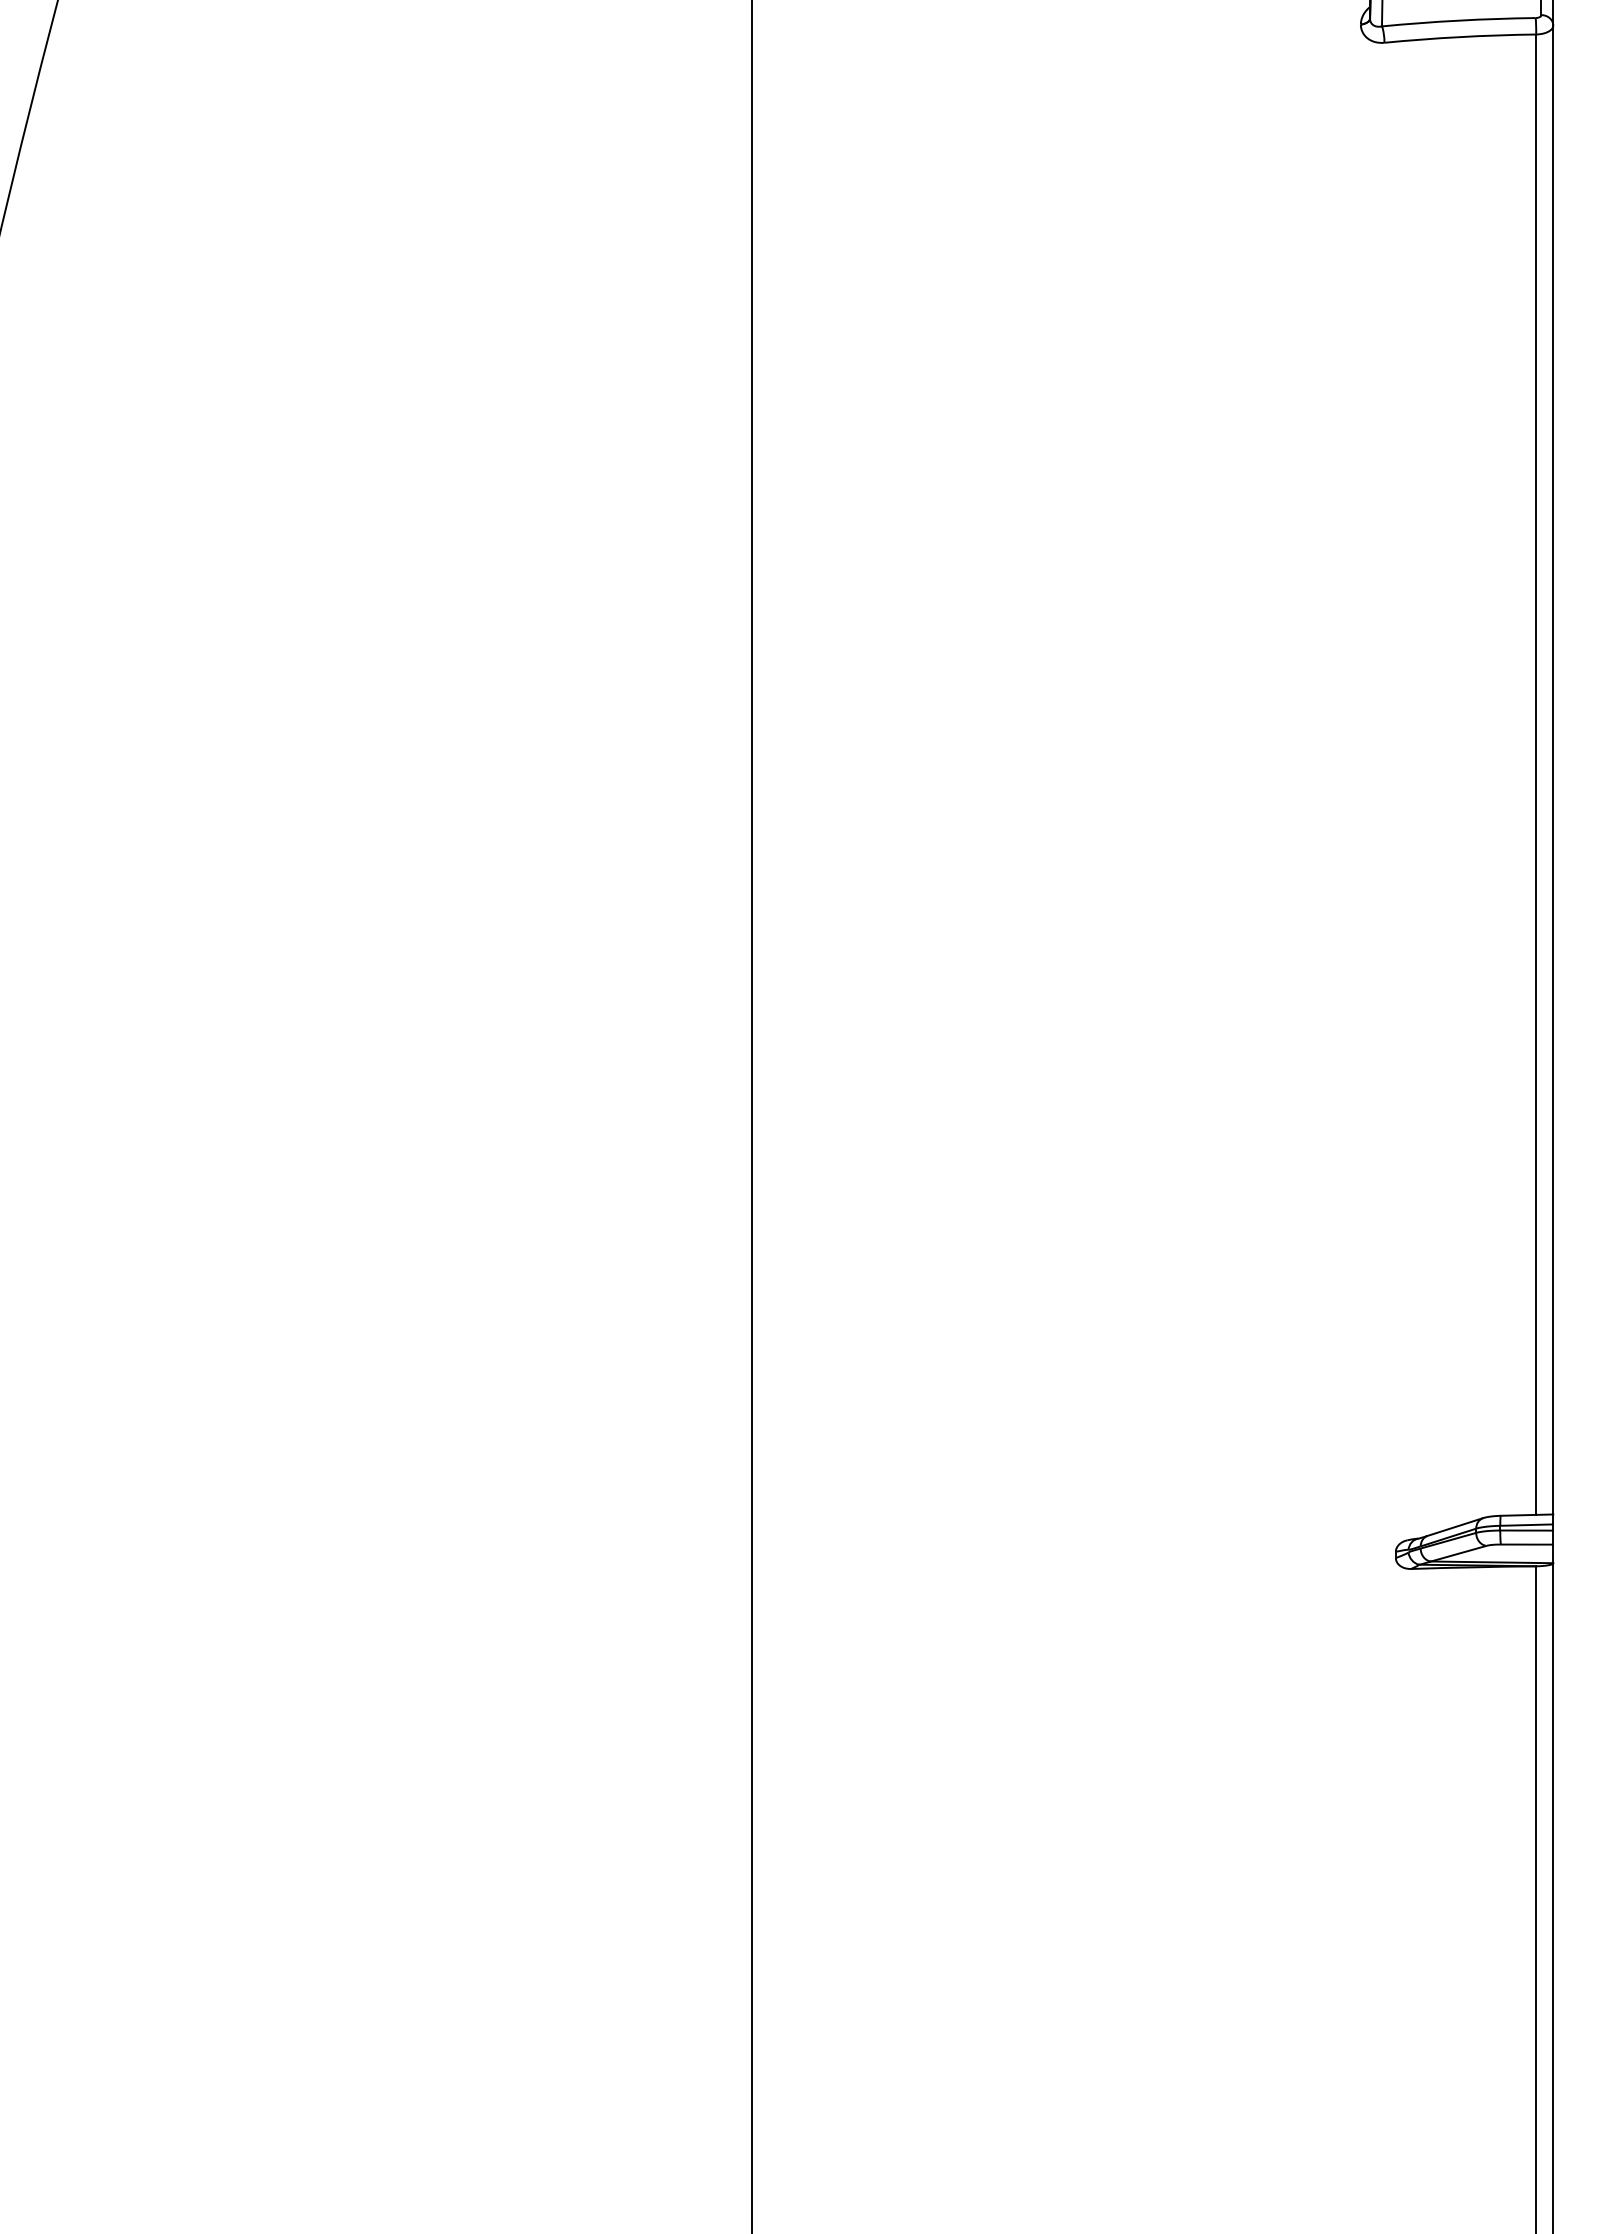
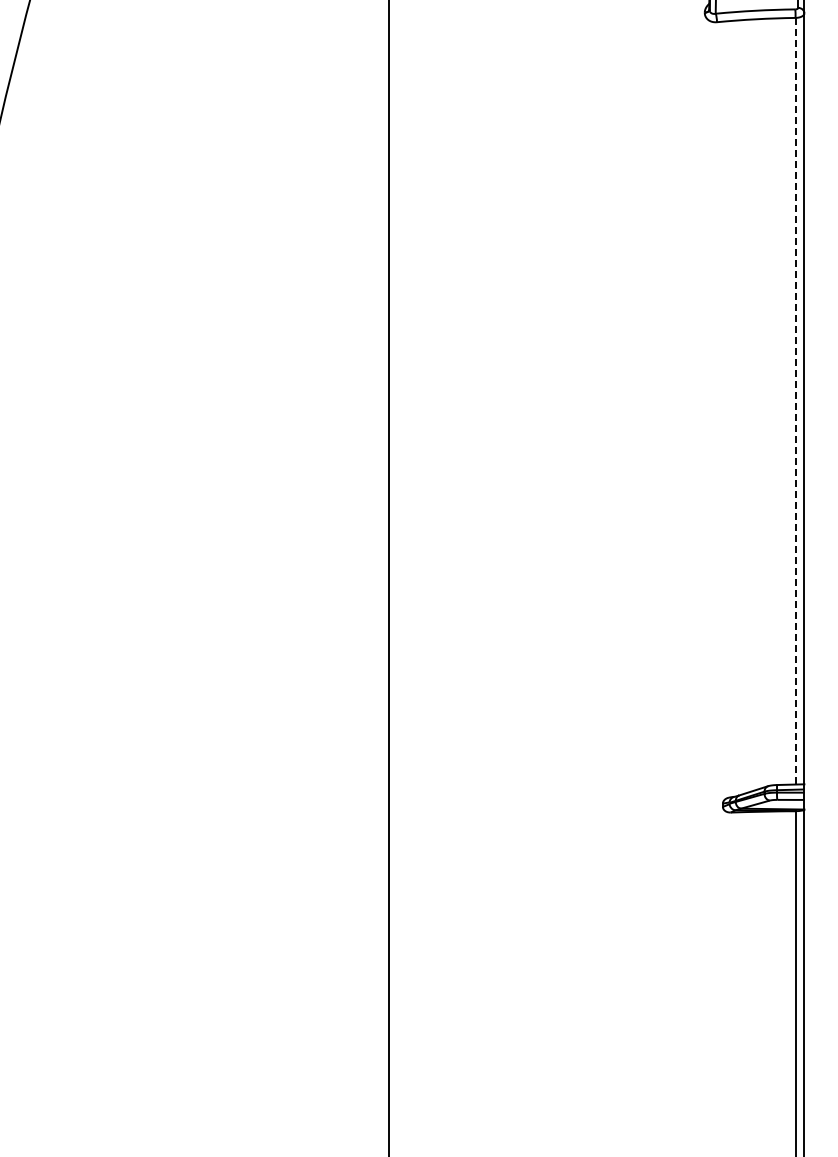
line: (1536, 775) -> (795, 401), solid -> dashed

